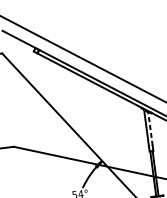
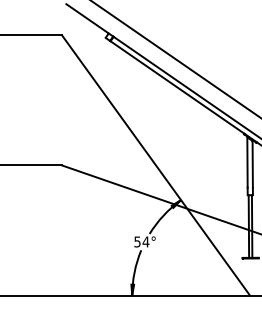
line: (150, 128) -> (252, 163), dashed -> solid

